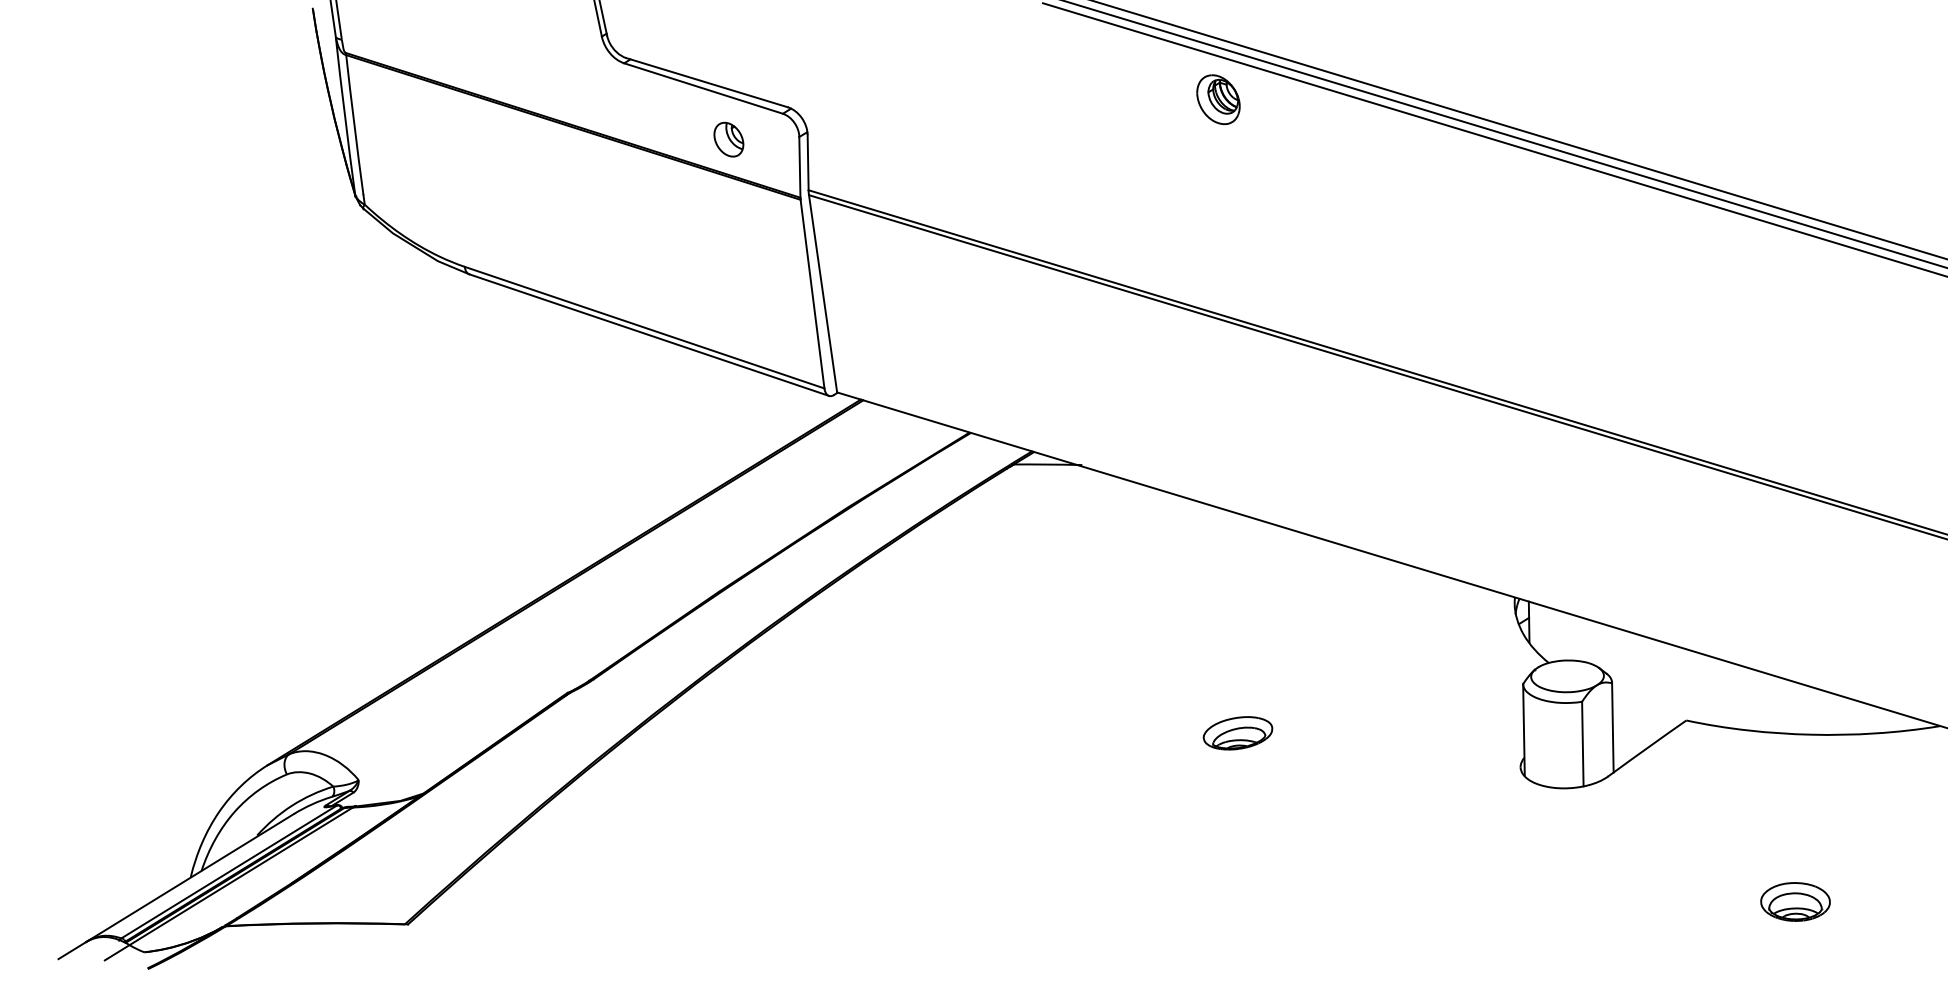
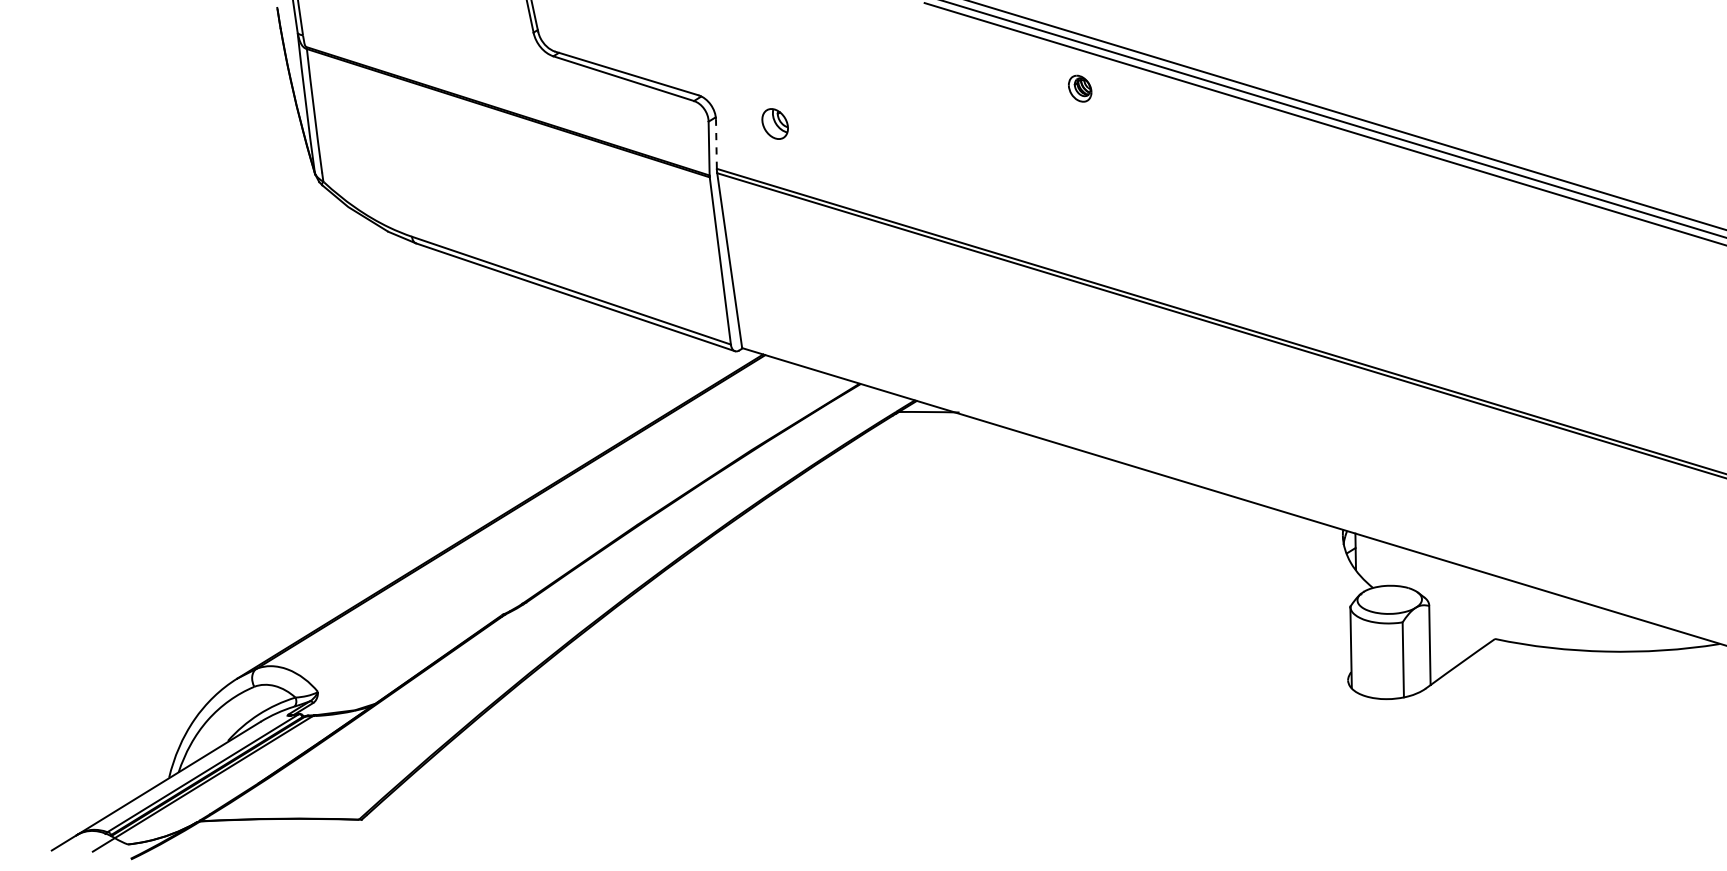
part: (1217, 99) -> (1079, 88), size x0.6
part: (728, 139) -> (774, 123), moved
line: (808, 162) -> (716, 144), solid -> dashed
part: (1237, 733) -> (1097, 650), removed
part: (1795, 901) -> (1591, 799), removed

